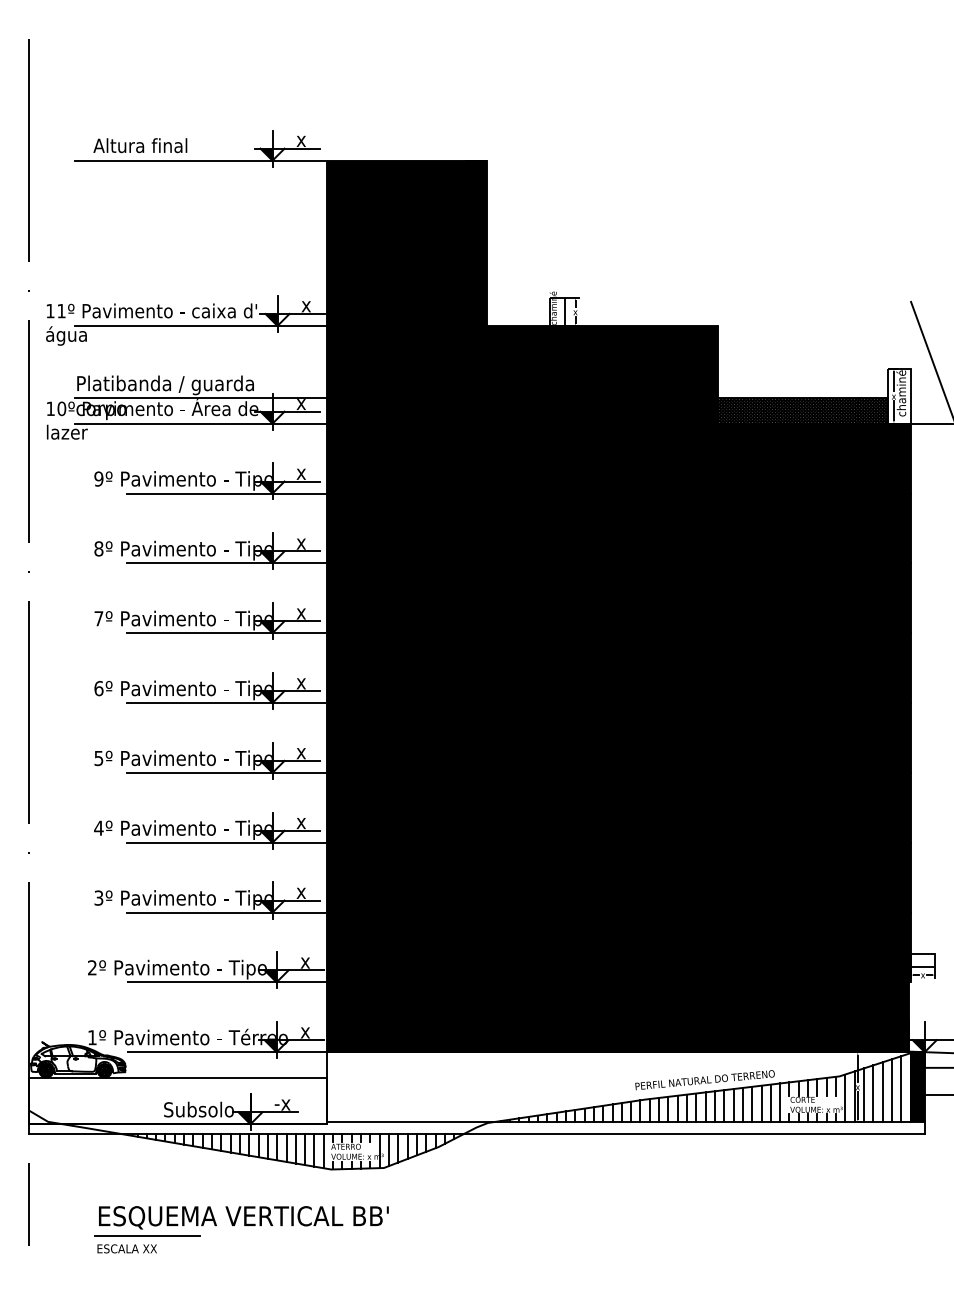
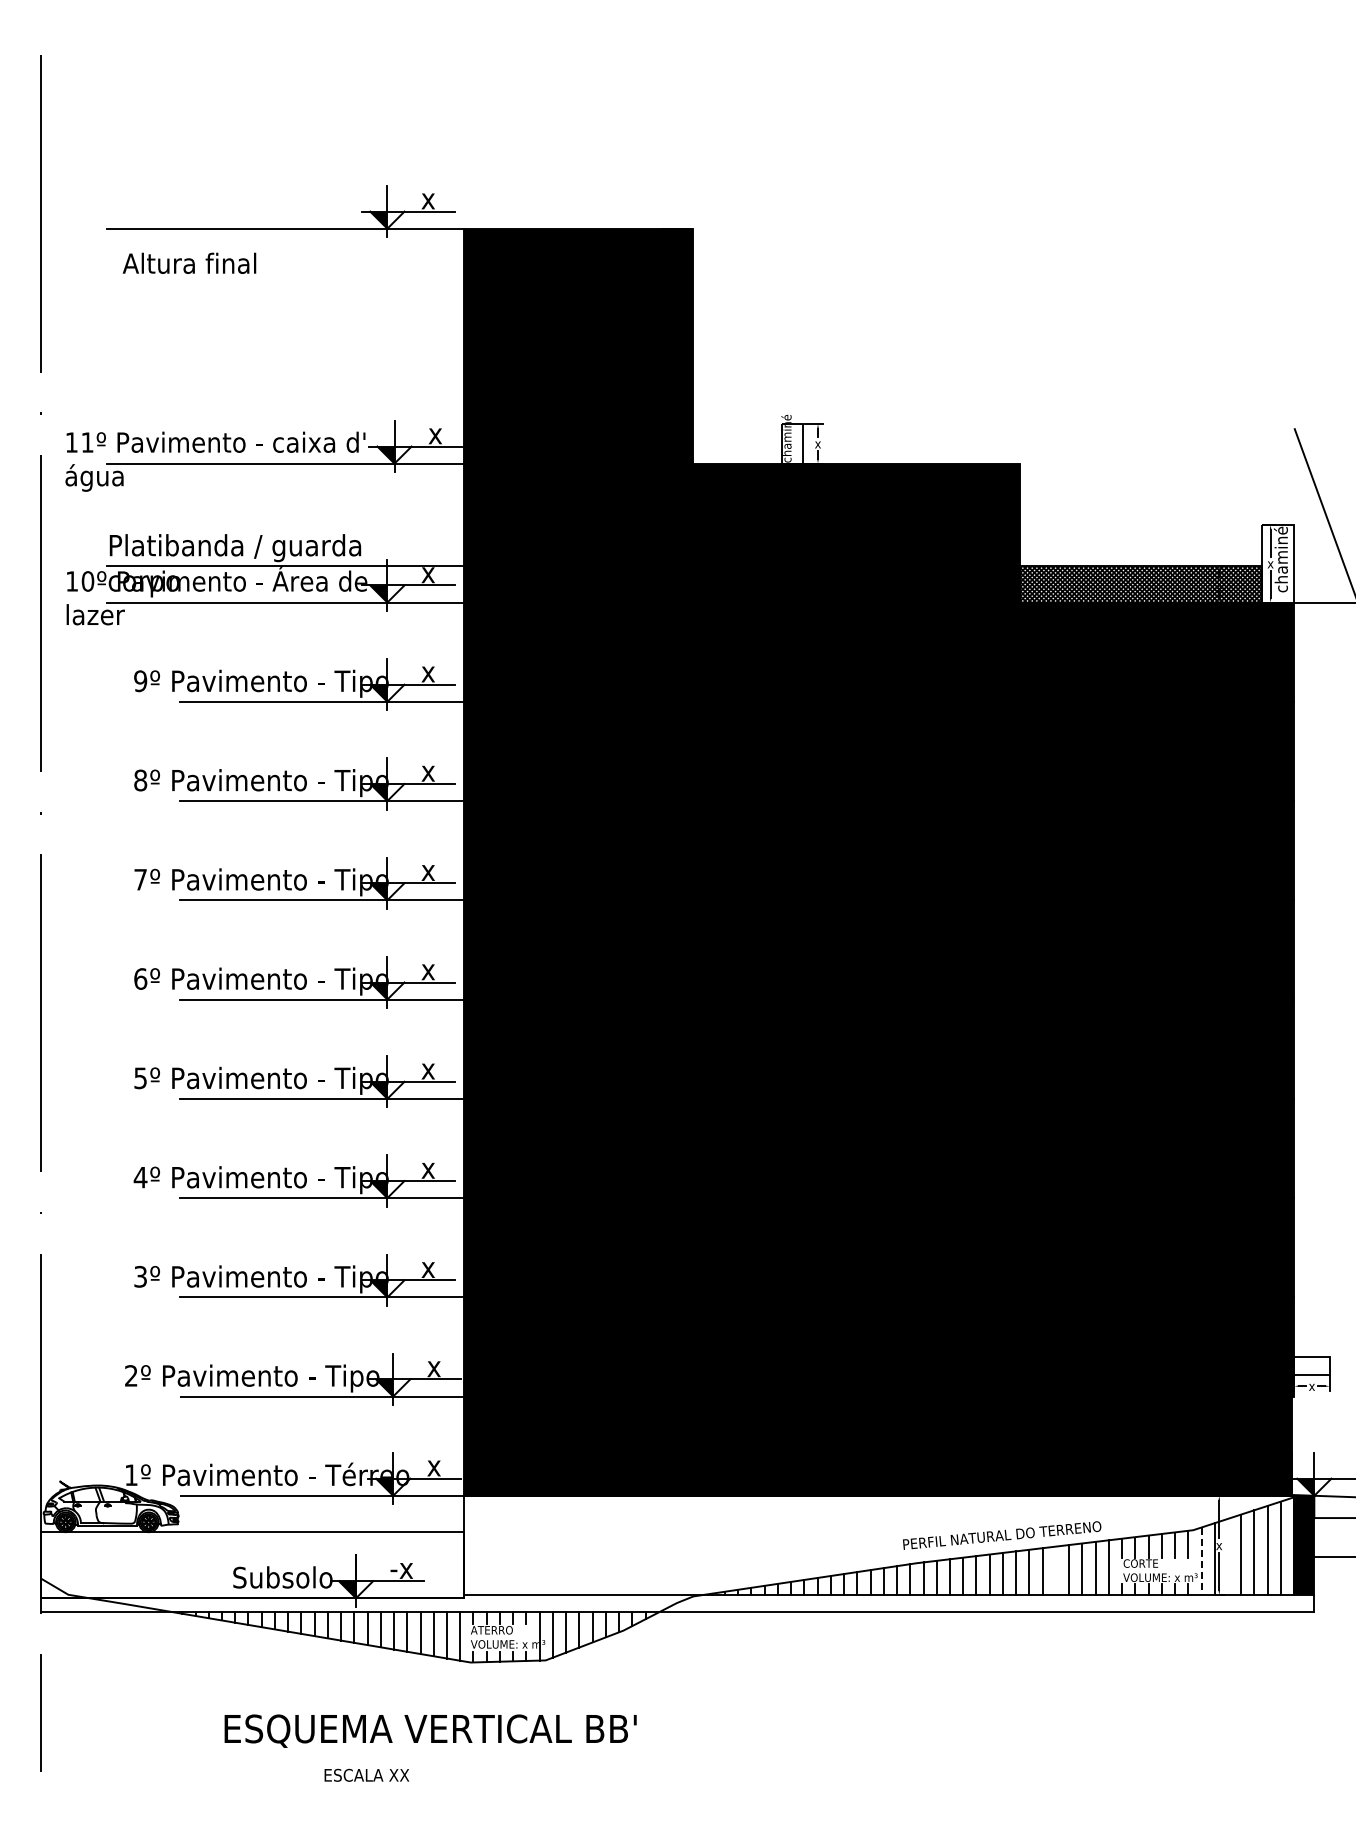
text: (140, 145) -> (189, 262), moved
line: (863, 1094) -> (1227, 1556), removed
line: (845, 1098) -> (1201, 1561), solid -> dashed
line: (742, 1104) -> (1055, 1570), removed
text: (243, 1217) -> (430, 1730), moved
line: (147, 1236) -> (209, 1757), removed
text: (126, 1248) -> (366, 1774), moved

